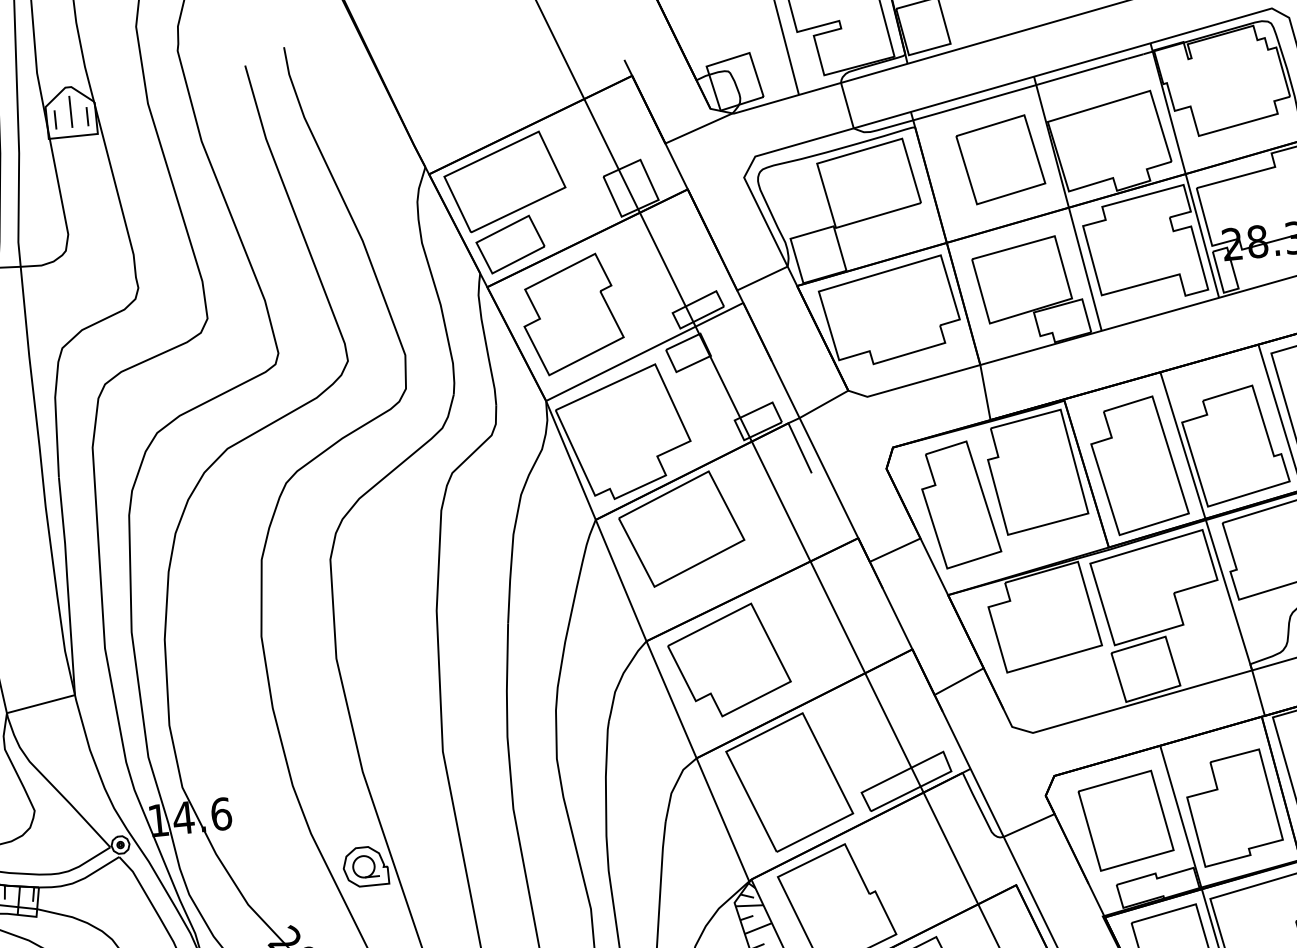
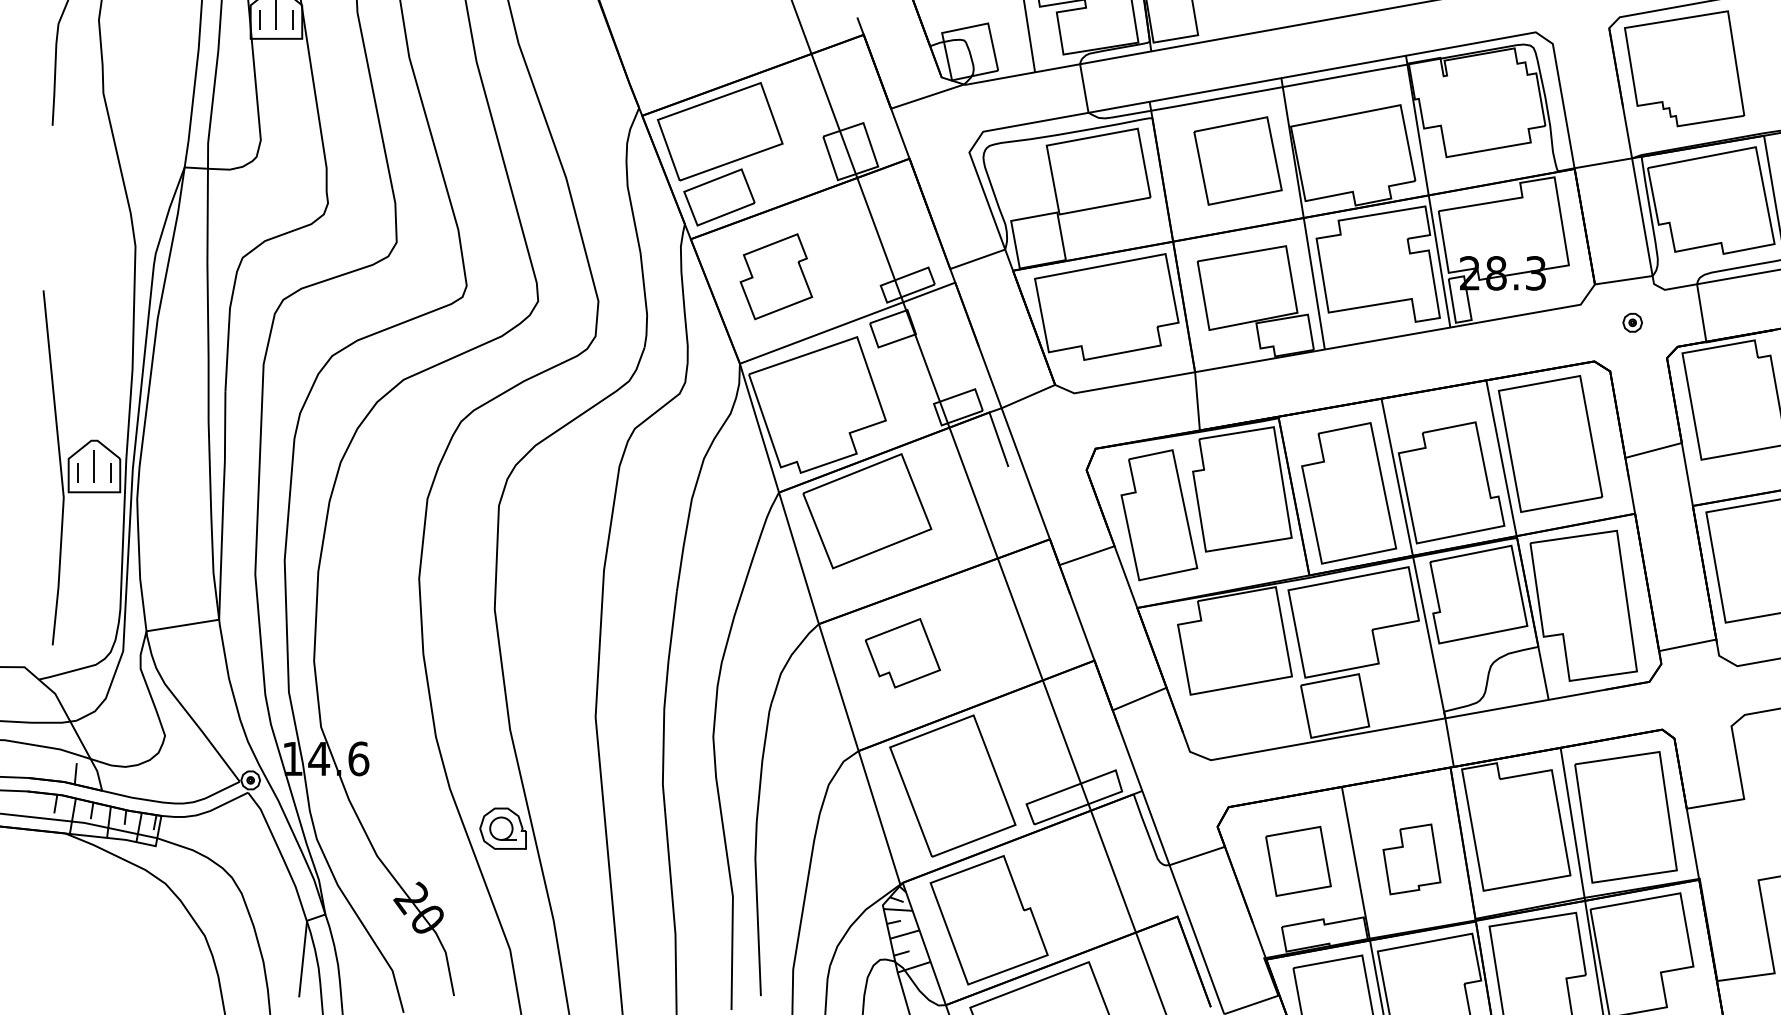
part: (572, 314) -> (776, 276), size x0.7
part: (728, 661) -> (902, 653), size x0.6
part: (1233, 808) -> (1411, 859), size x0.6
part: (1126, 820) -> (1298, 861), size x0.7

